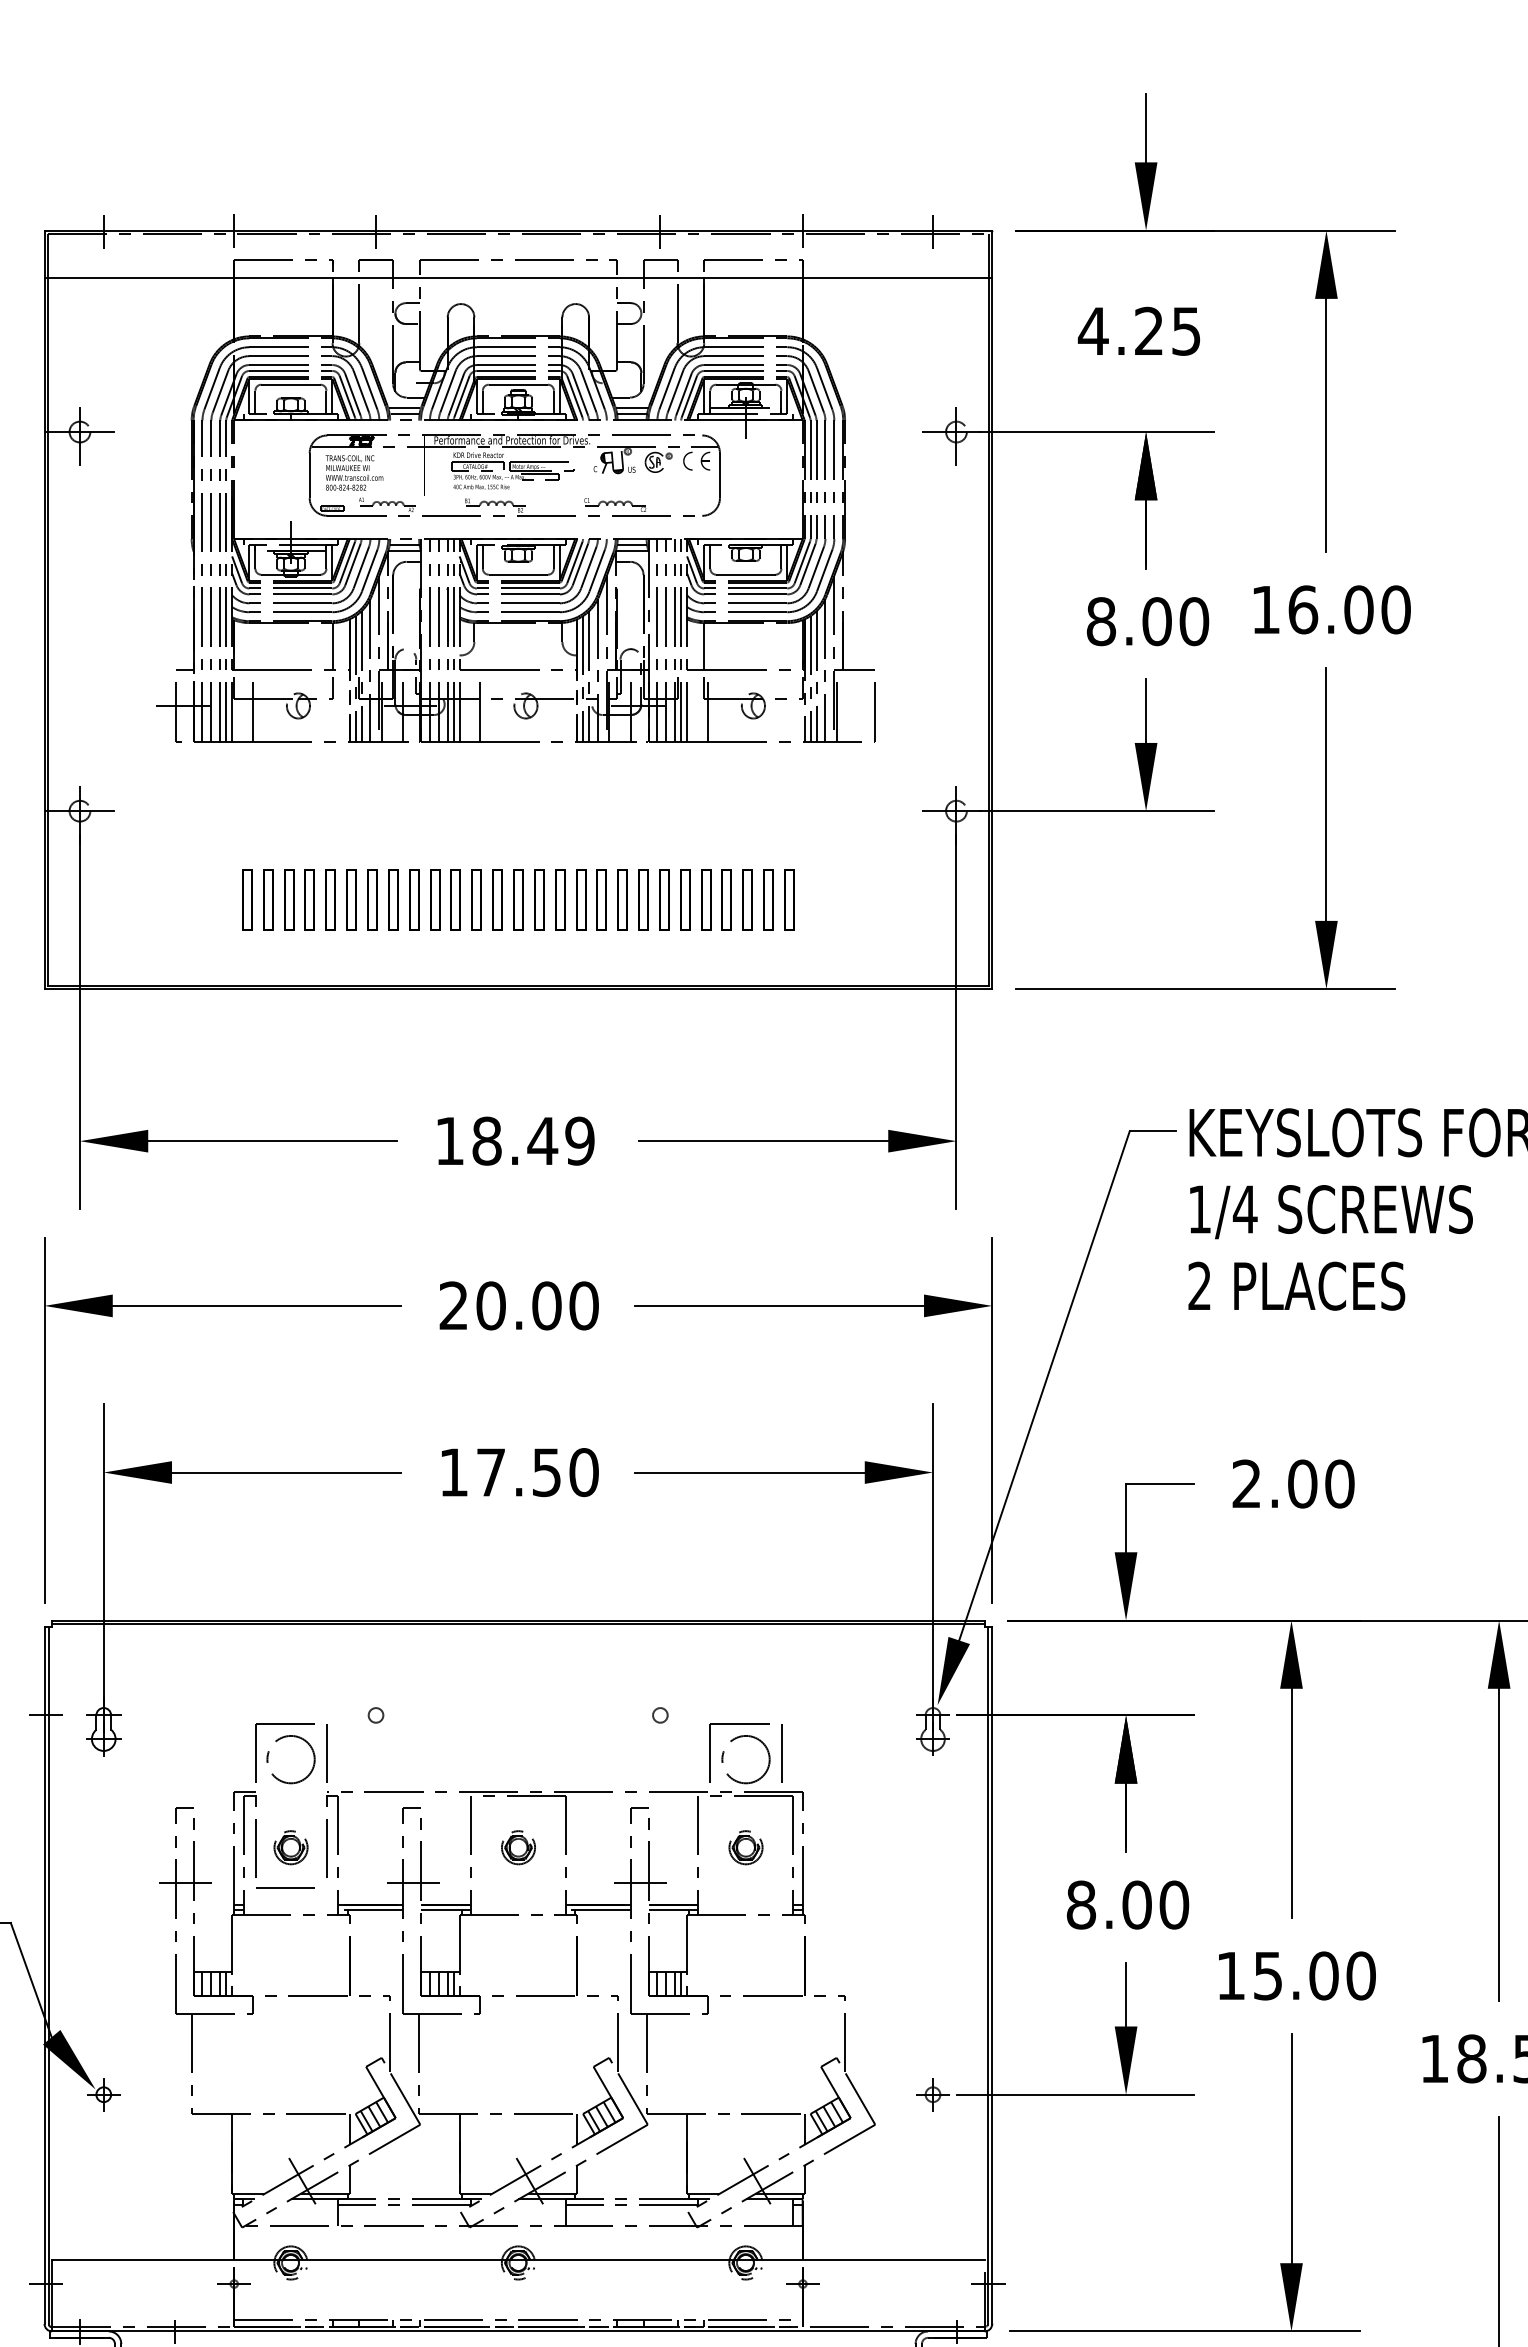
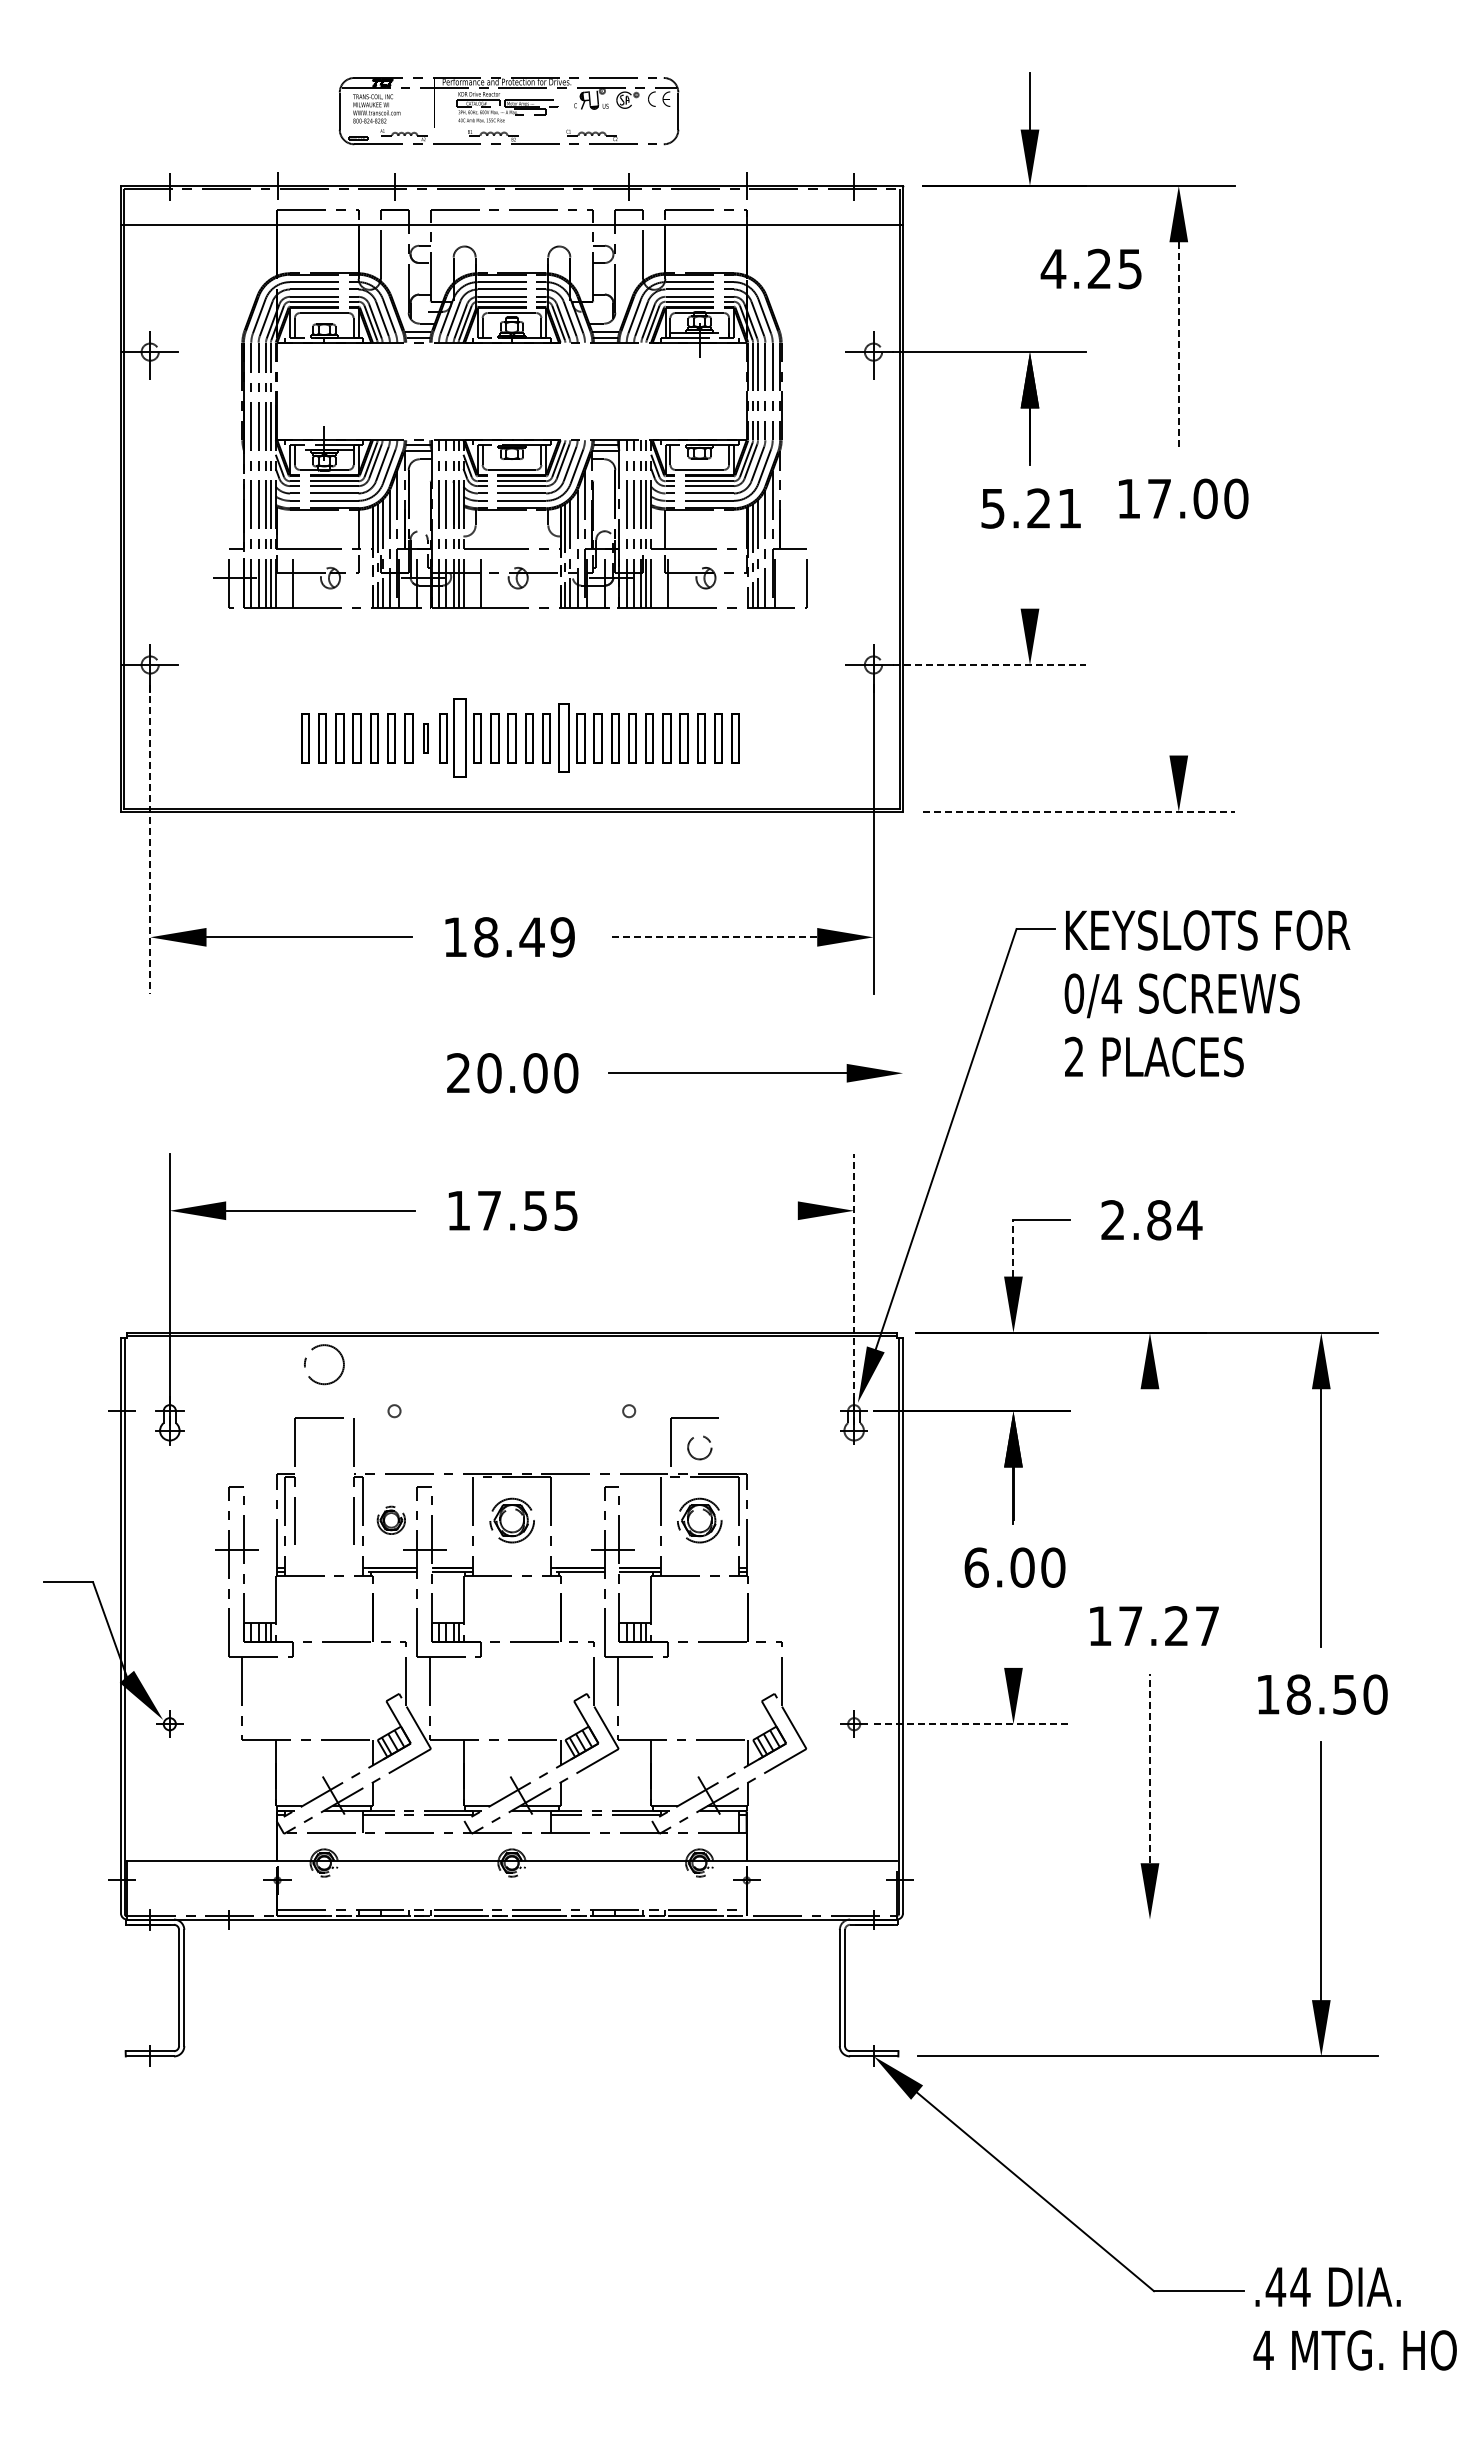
text: (1138, 330) -> (1090, 268), moved
line: (1326, 426) -> (1178, 347), solid -> dashed
part: (514, 476) -> (508, 111), moved
text: (1303, 609) -> (1159, 498), 16.00 -> 17.00
text: (1147, 621) -> (1031, 508), 8.00 -> 5.21
line: (1145, 711) -> (1029, 582), removed
line: (1326, 793) -> (1178, 650), removed
line: (1097, 811) -> (989, 665), solid -> dashed
part: (247, 900) -> (288, 738), removed
part: (413, 900) -> (425, 738), size x0.6
part: (455, 900) -> (460, 738), size x1.6
part: (580, 900) -> (563, 738), size x1.4
line: (1206, 988) -> (1079, 811), solid -> dashed
line: (80, 1022) -> (150, 839), solid -> dashed
line: (763, 1141) -> (714, 937), solid -> dashed
text: (1200, 1209) -> (1074, 993), 1/4 -> 0/4
part: (222, 1306) -> (267, 1073), removed
line: (992, 1420) -> (903, 1167), removed
text: (584, 1472) -> (566, 1210), 17.50 -> 17.55
line: (749, 1472) -> (702, 1210), removed
text: (1321, 1484) -> (1174, 1220), 2.00 -> 2.84
line: (1126, 1517) -> (1013, 1247), solid -> dashed
line: (933, 1559) -> (854, 1282), solid -> dashed
line: (781, 1758) -> (729, 1446), removed
circle: (291, 1759) -> (324, 1364), moved
circle: (745, 1759) -> (699, 1447), size x0.6
line: (1290, 1803) -> (1149, 1483), removed
part: (289, 1846) -> (390, 1519), moved
part: (517, 1846) -> (511, 1519), size x1.6
part: (745, 1846) -> (699, 1519), size x1.6
line: (285, 1886) -> (319, 1552), removed
text: (1081, 1904) -> (976, 1567), 8.00 -> 6.00
text: (1315, 1976) -> (1169, 1626), 15.00 -> 17.27
line: (1126, 1994) -> (1013, 1641), removed
line: (1076, 2095) -> (972, 1724), solid -> dashed
line: (1290, 2148) -> (1149, 1768), solid -> dashed
line: (1185, 2331) -> (1062, 1919), removed

